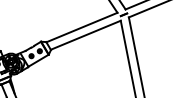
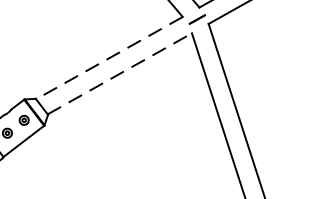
line: (81, 27) -> (108, 58), solid -> dashed
line: (85, 35) -> (119, 74), solid -> dashed

